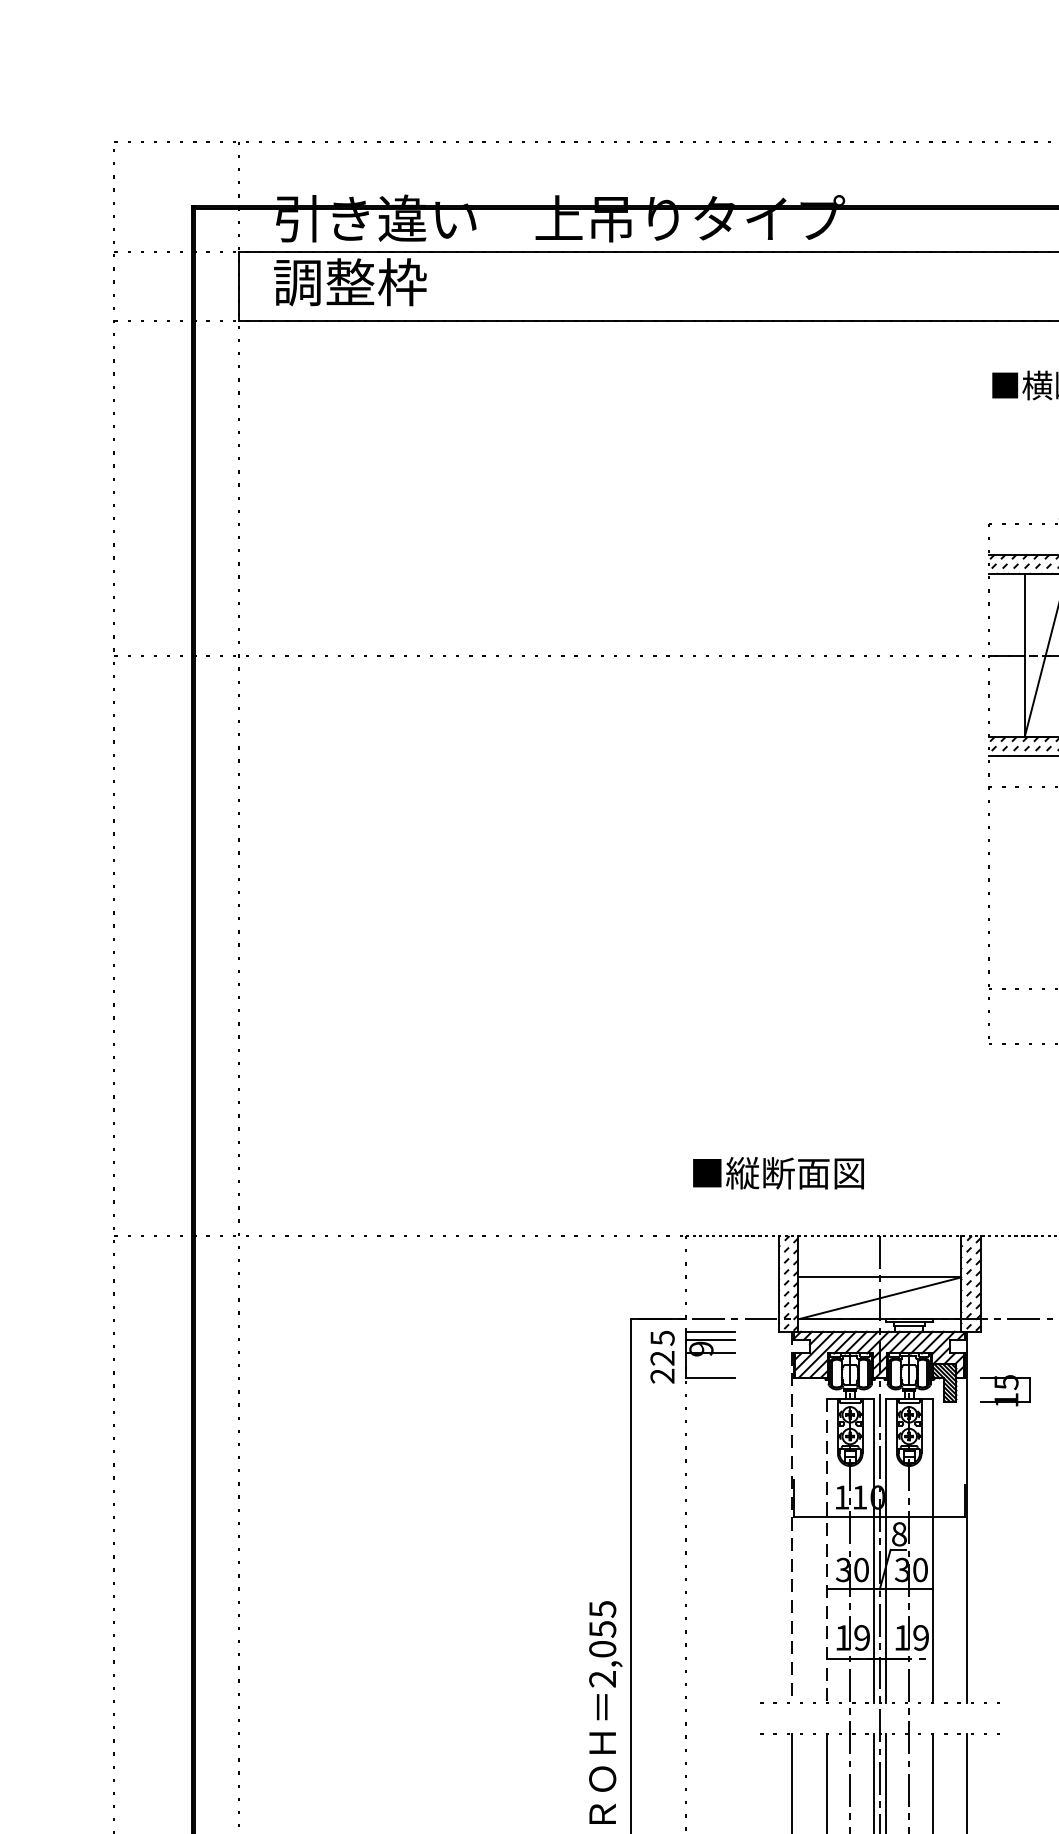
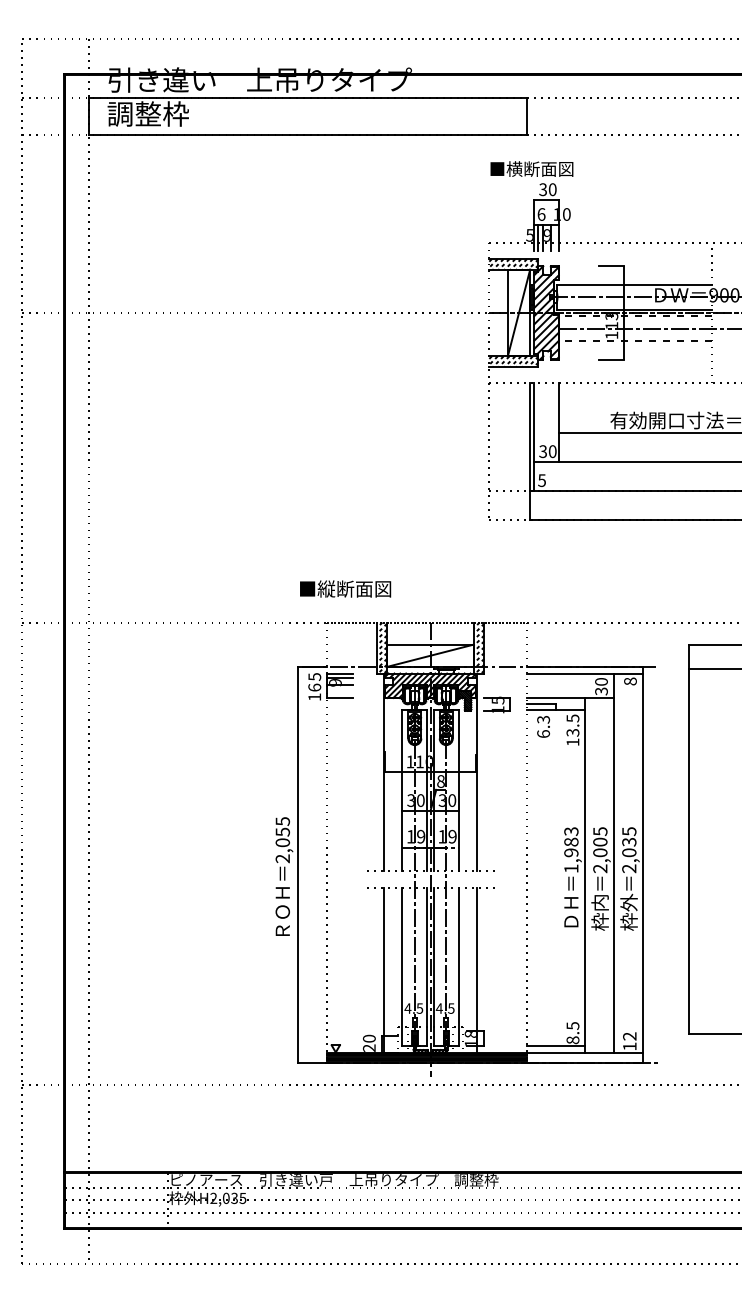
text: (778, 1172) -> (345, 588), moved
text: (662, 1367) -> (314, 692), 22 -> 16
line: (791, 1517) -> (383, 772), dashed -> solid
line: (827, 1551) -> (402, 790), dashed -> solid

